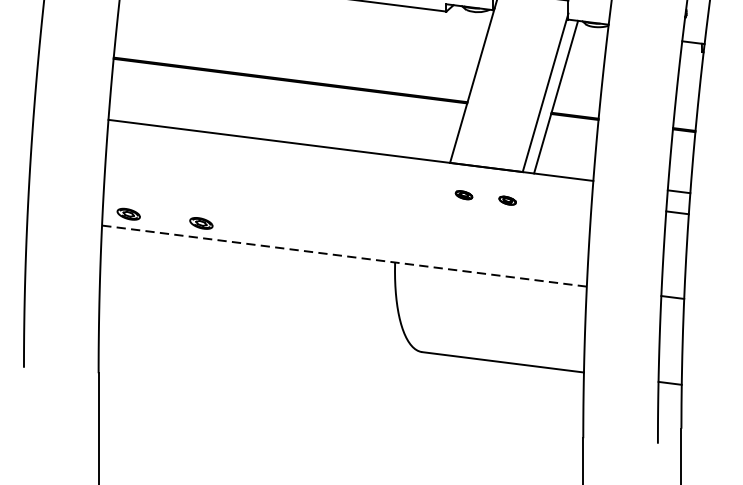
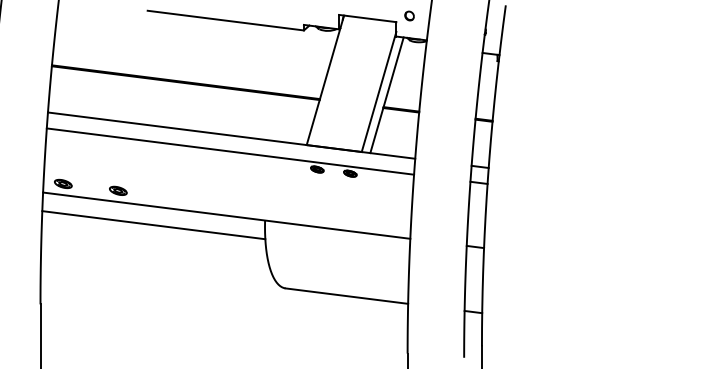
line: (349, 171) -> (230, 151), added
line: (344, 255) -> (226, 215), dashed -> solid
line: (247, 269) -> (153, 225), added

